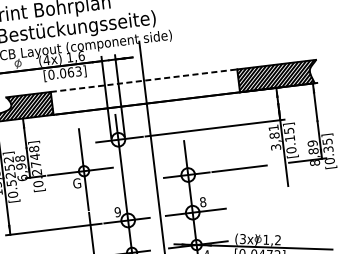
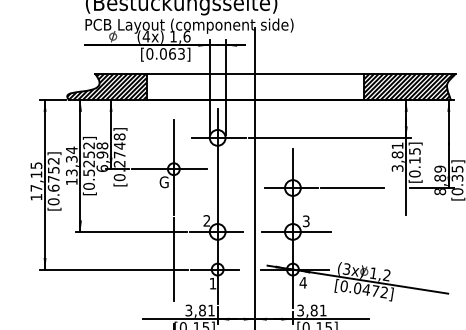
line: (144, 80) -> (255, 73), dashed -> solid
text: (202, 202) -> (305, 221), 8 -> 3
text: (117, 211) -> (206, 220), 9 -> 2

